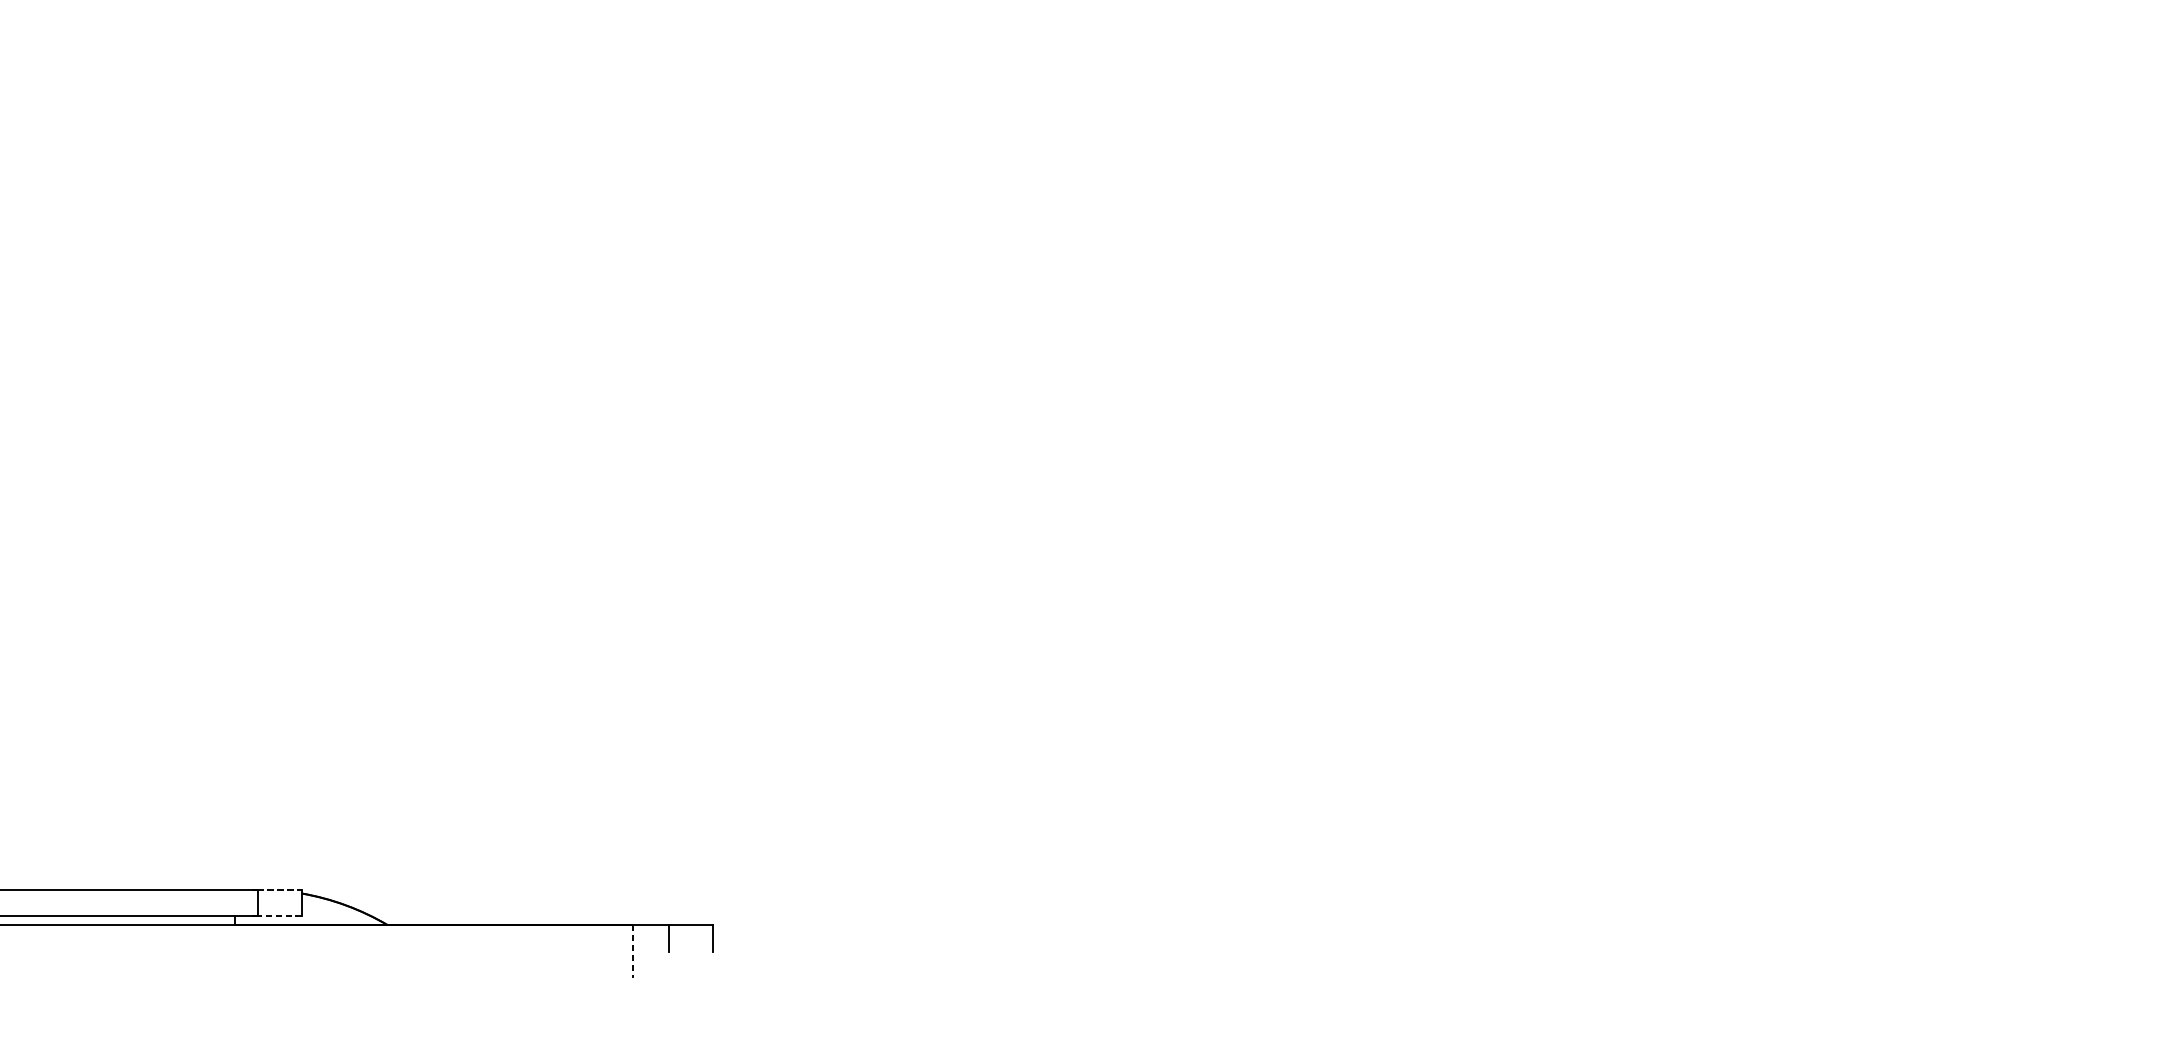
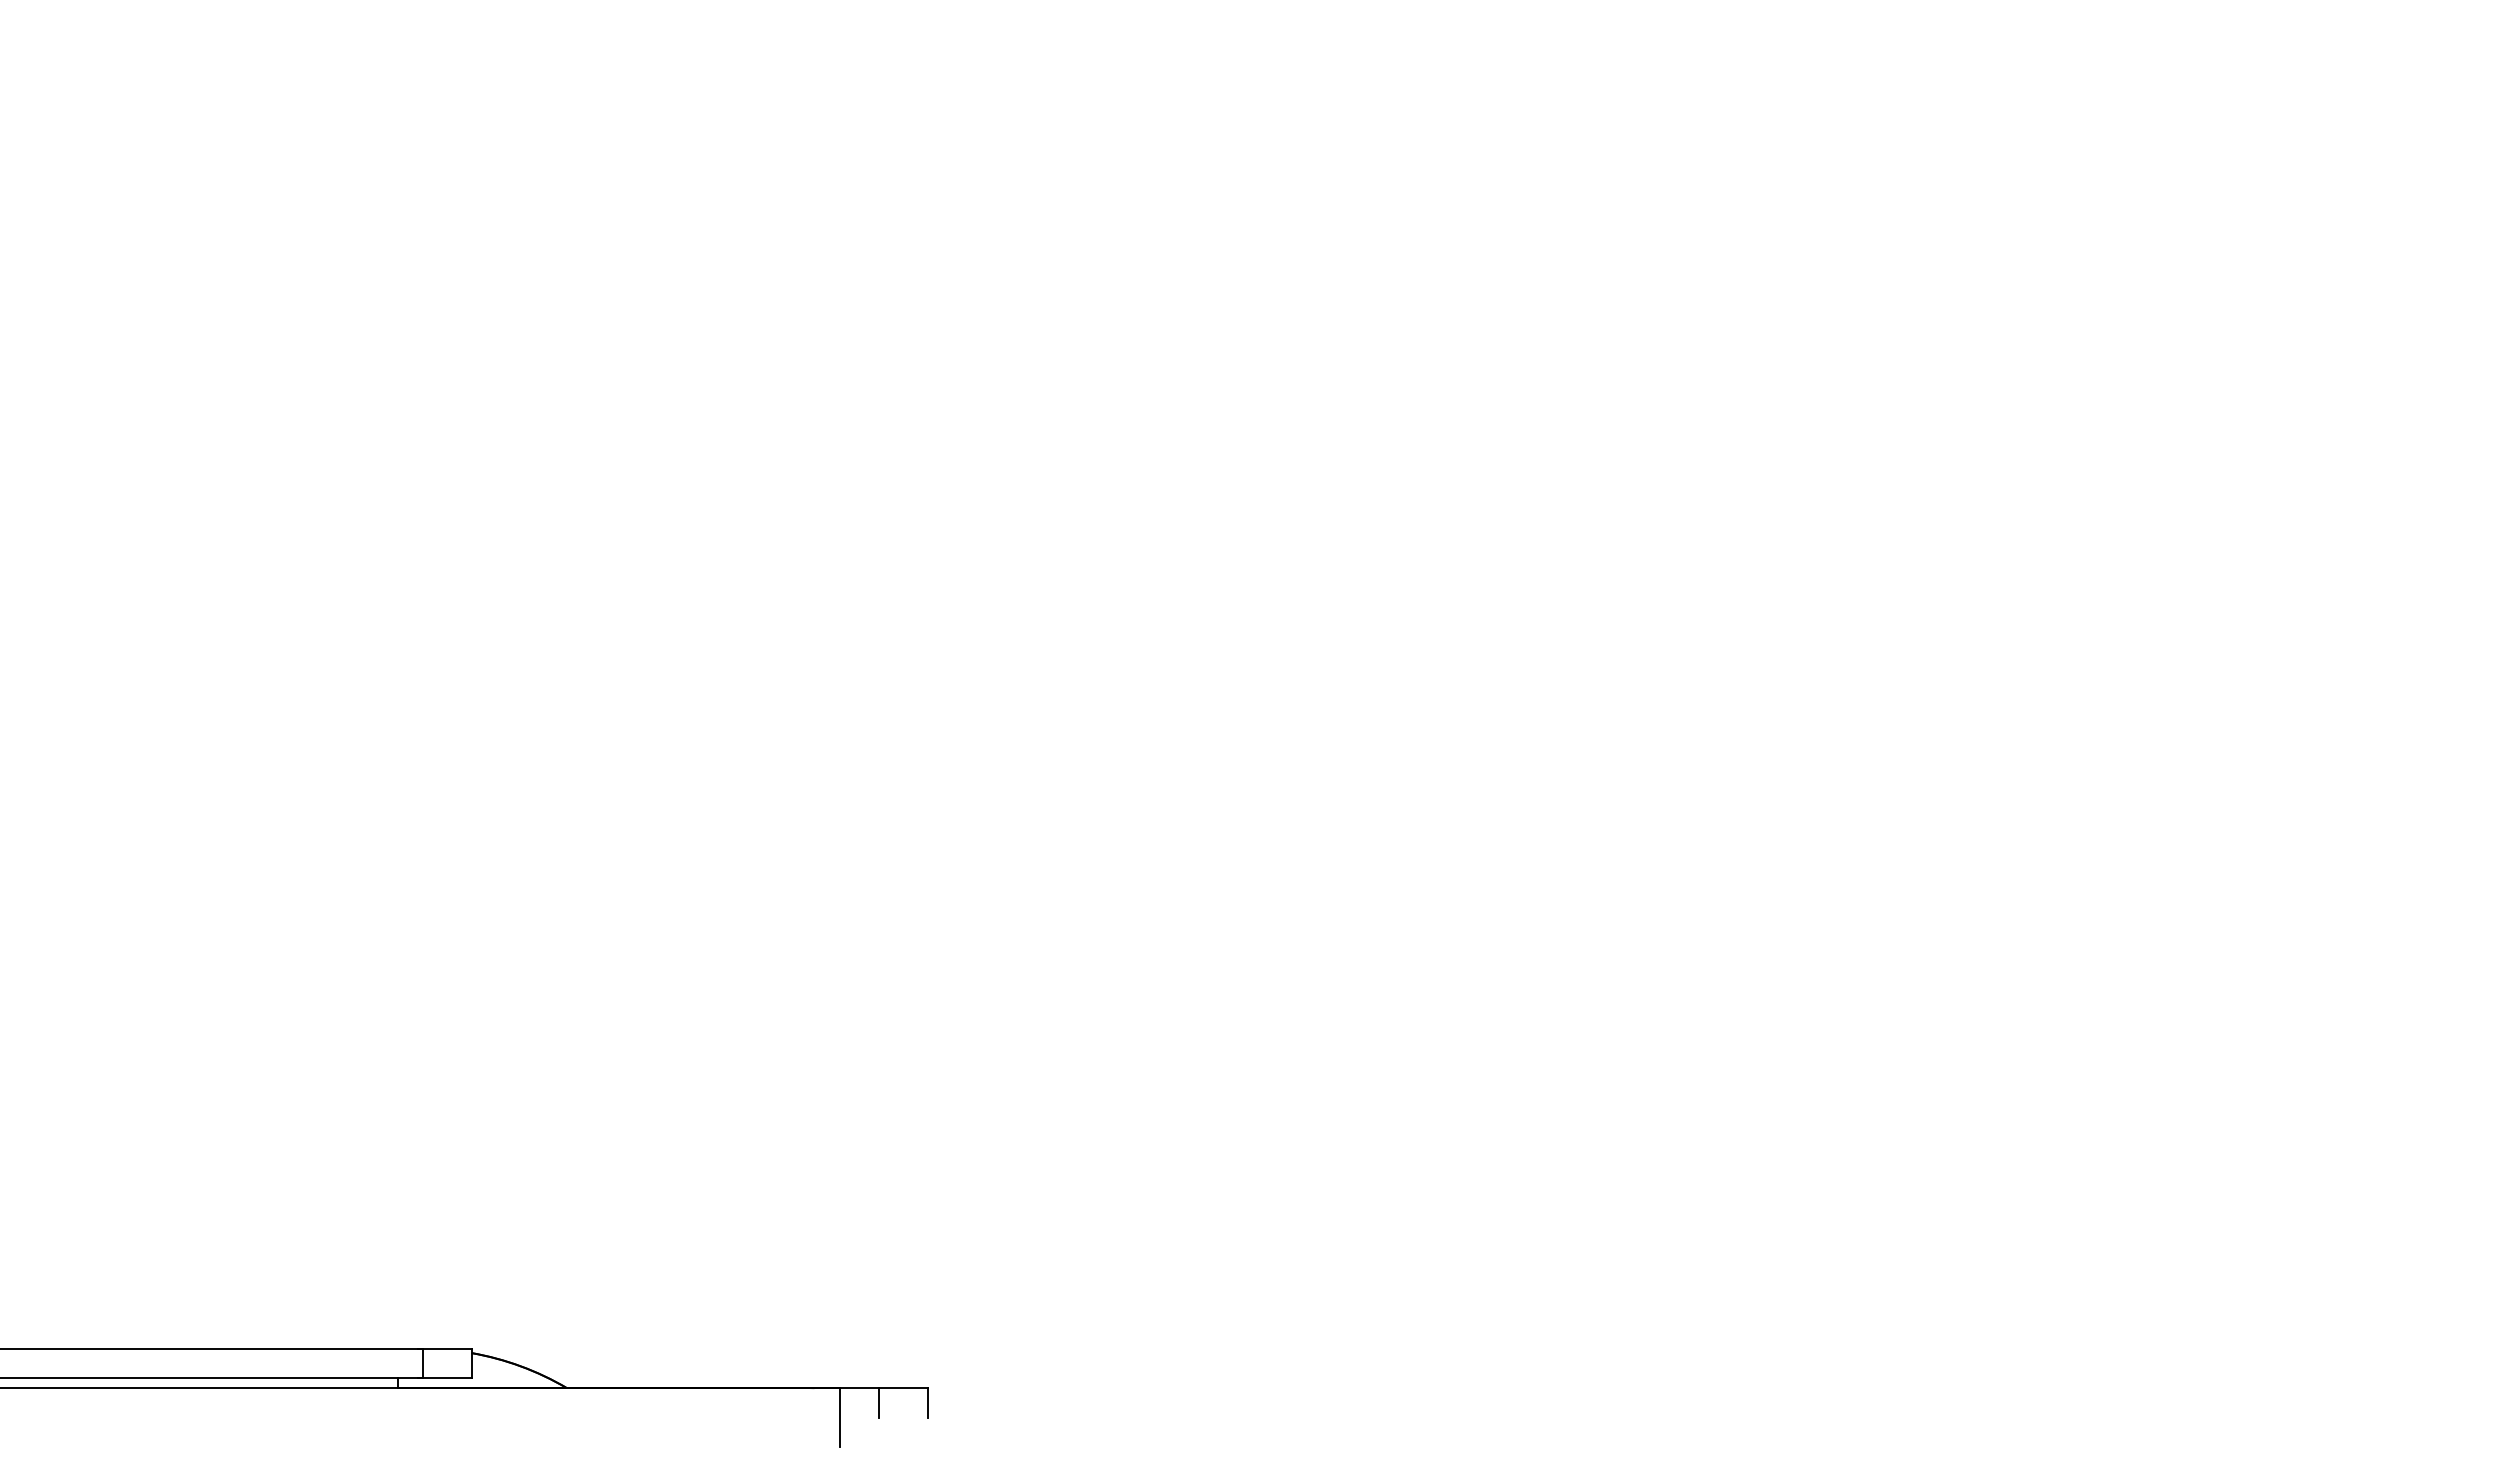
line: (280, 889) -> (447, 1348), dashed -> solid
line: (280, 916) -> (447, 1378), dashed -> solid
line: (633, 952) -> (840, 1418), dashed -> solid

